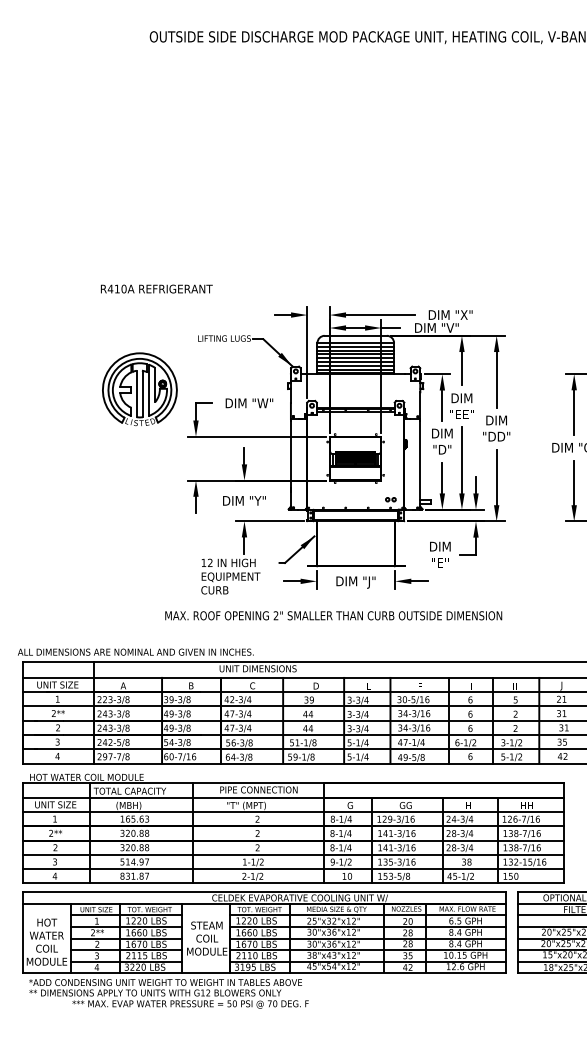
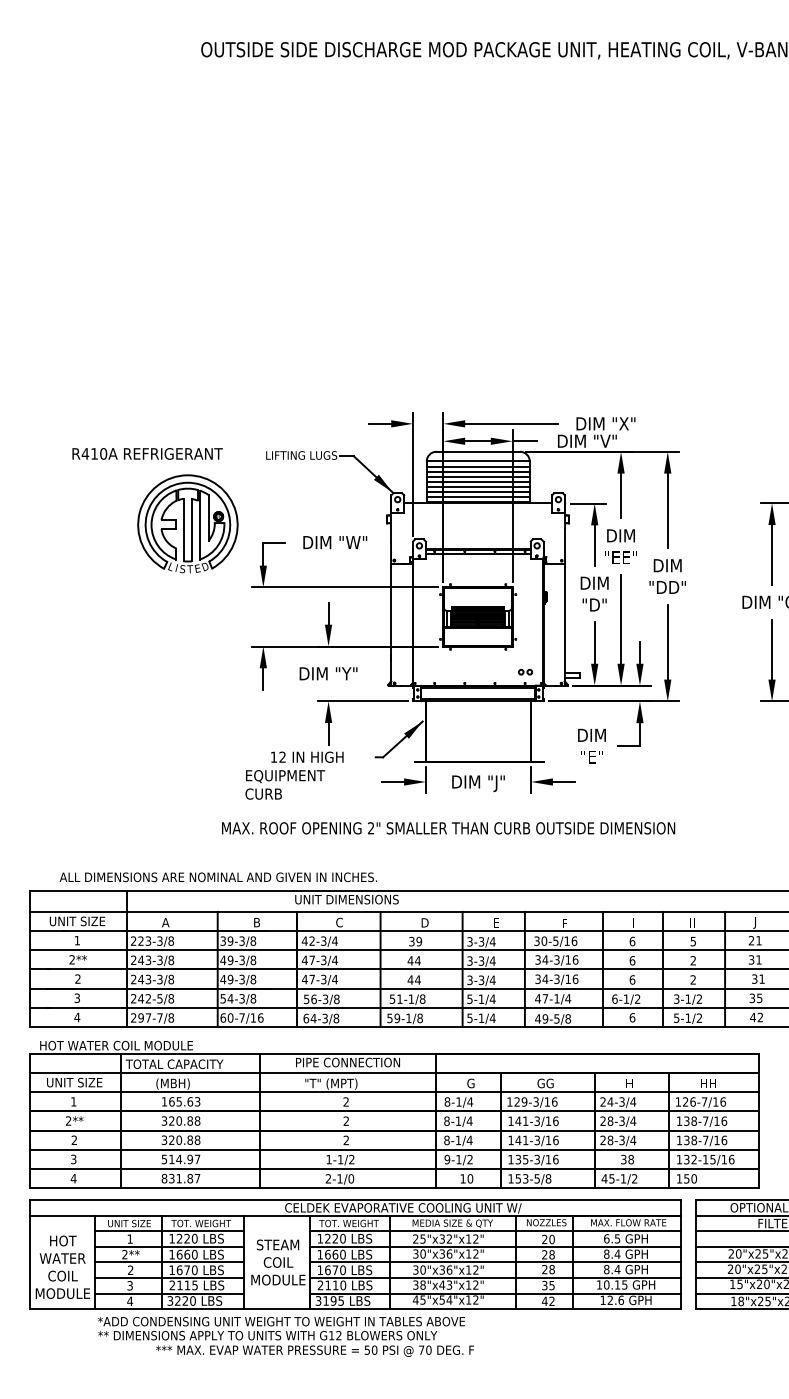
text: (156, 288) -> (147, 453), moved
text: (231, 583) -> (285, 784), moved
text: (135, 652) -> (217, 877), moved
text: (261, 876) -> (351, 1178), 2-1/2 -> 2-1/0
text: (168, 993) -> (285, 1336), moved

